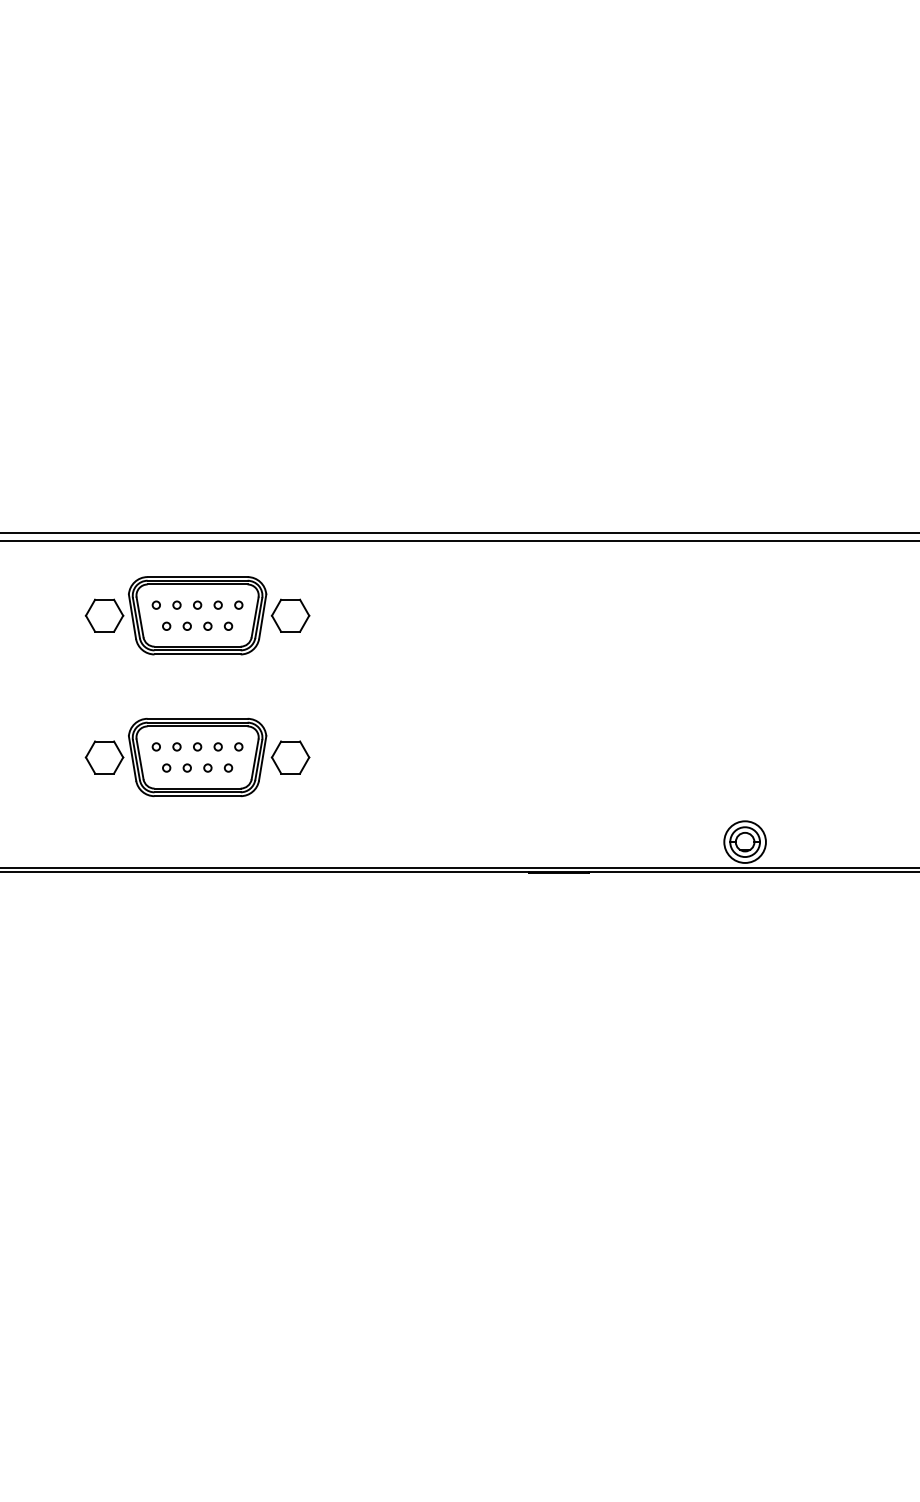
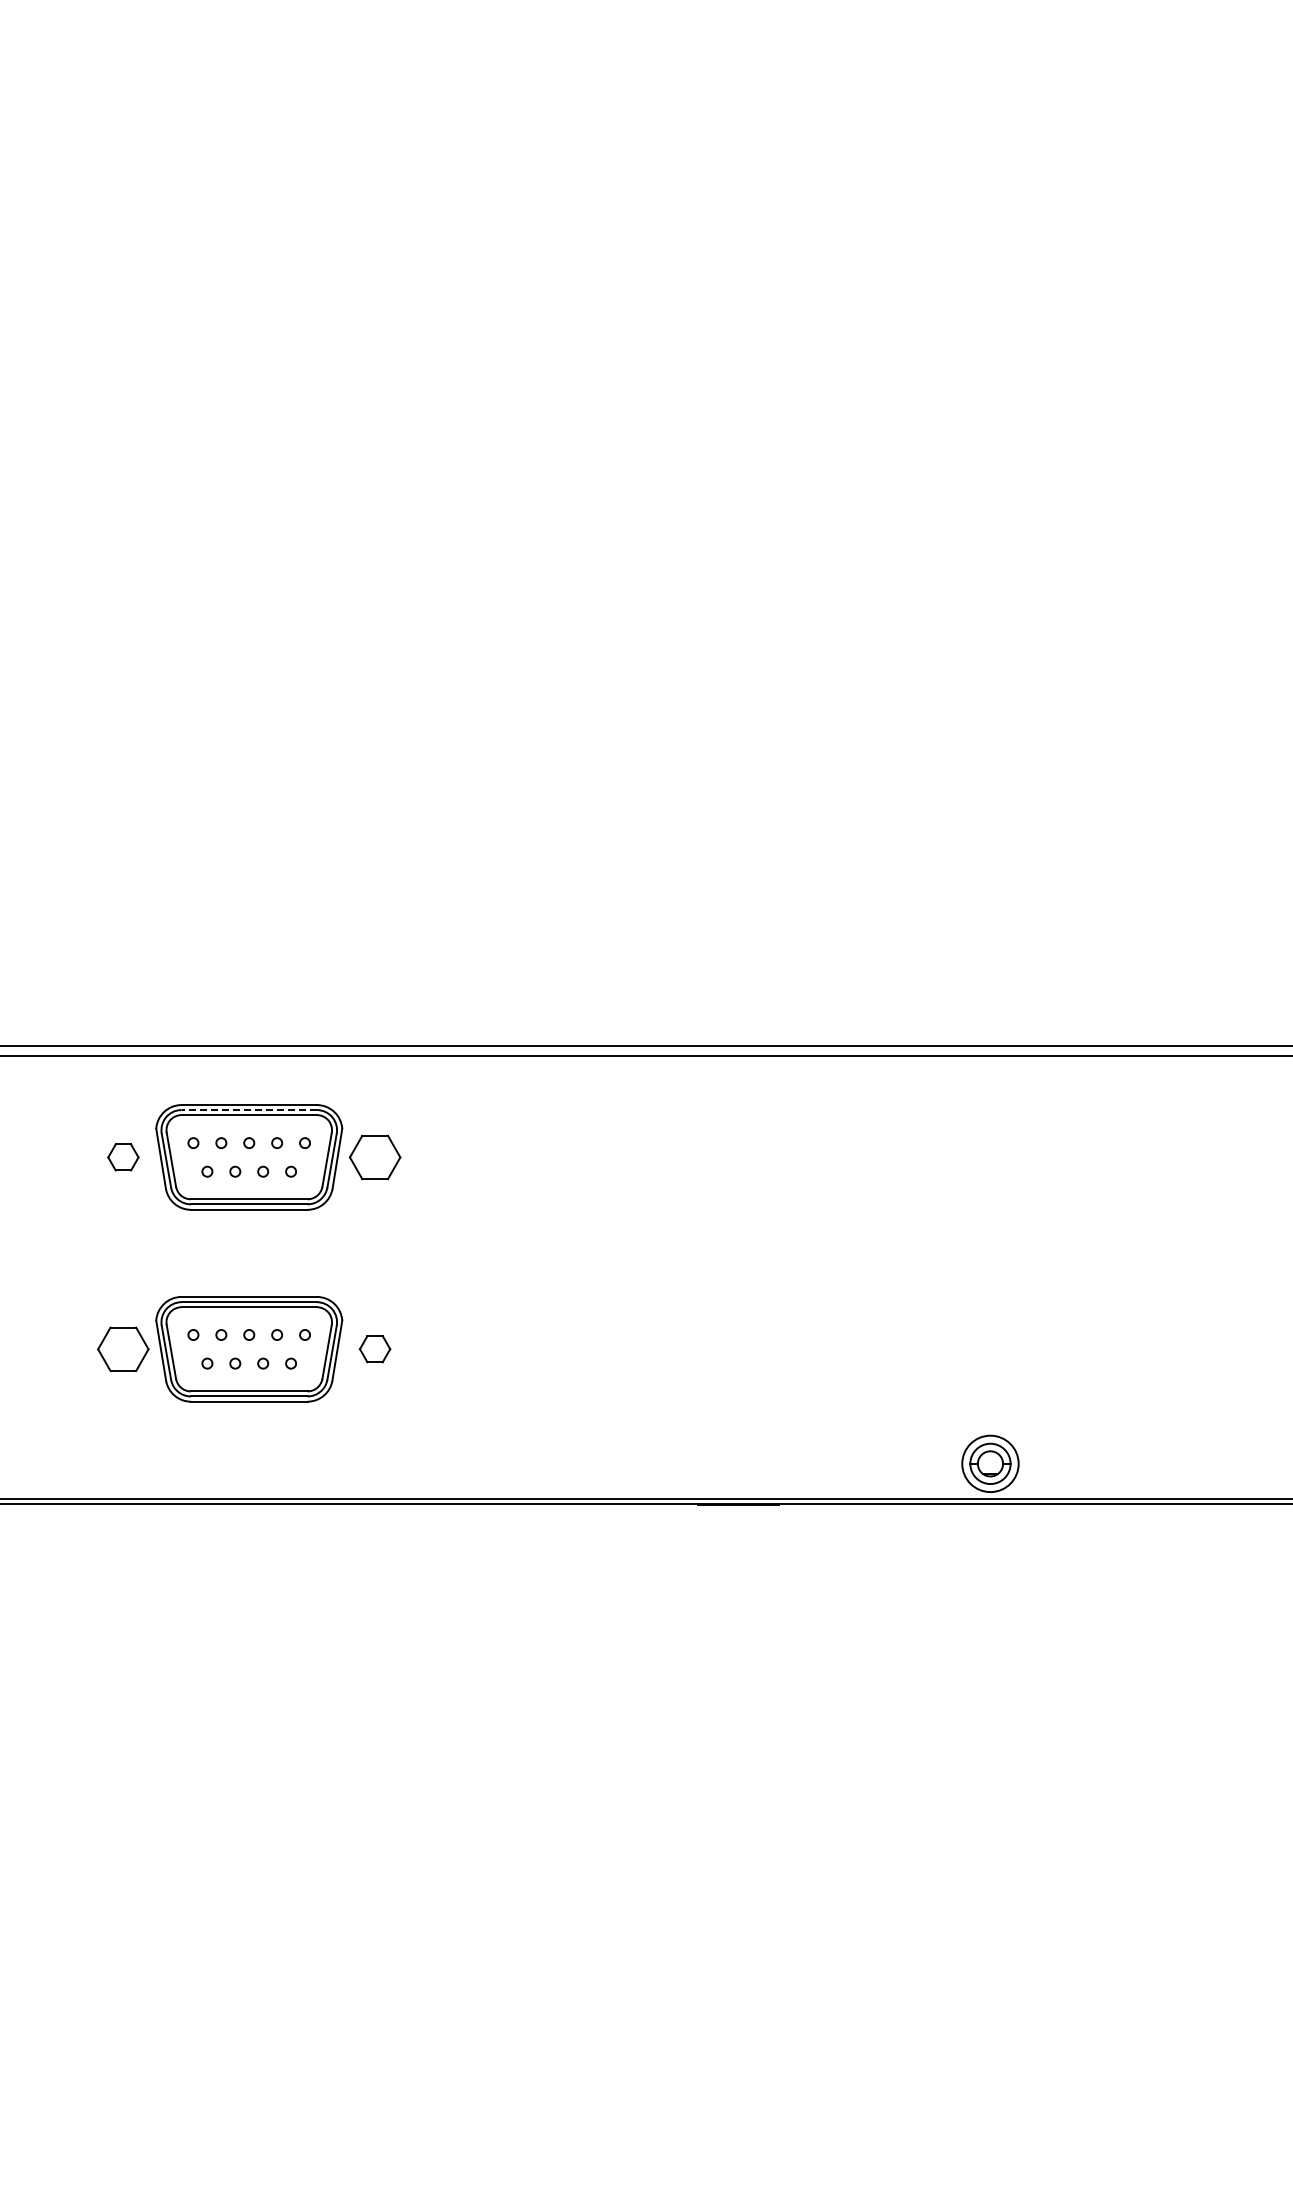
line: (197, 581) -> (249, 1110), solid -> dashed
part: (104, 615) -> (123, 1157), size x0.6
part: (290, 756) -> (374, 1348), size x0.6

